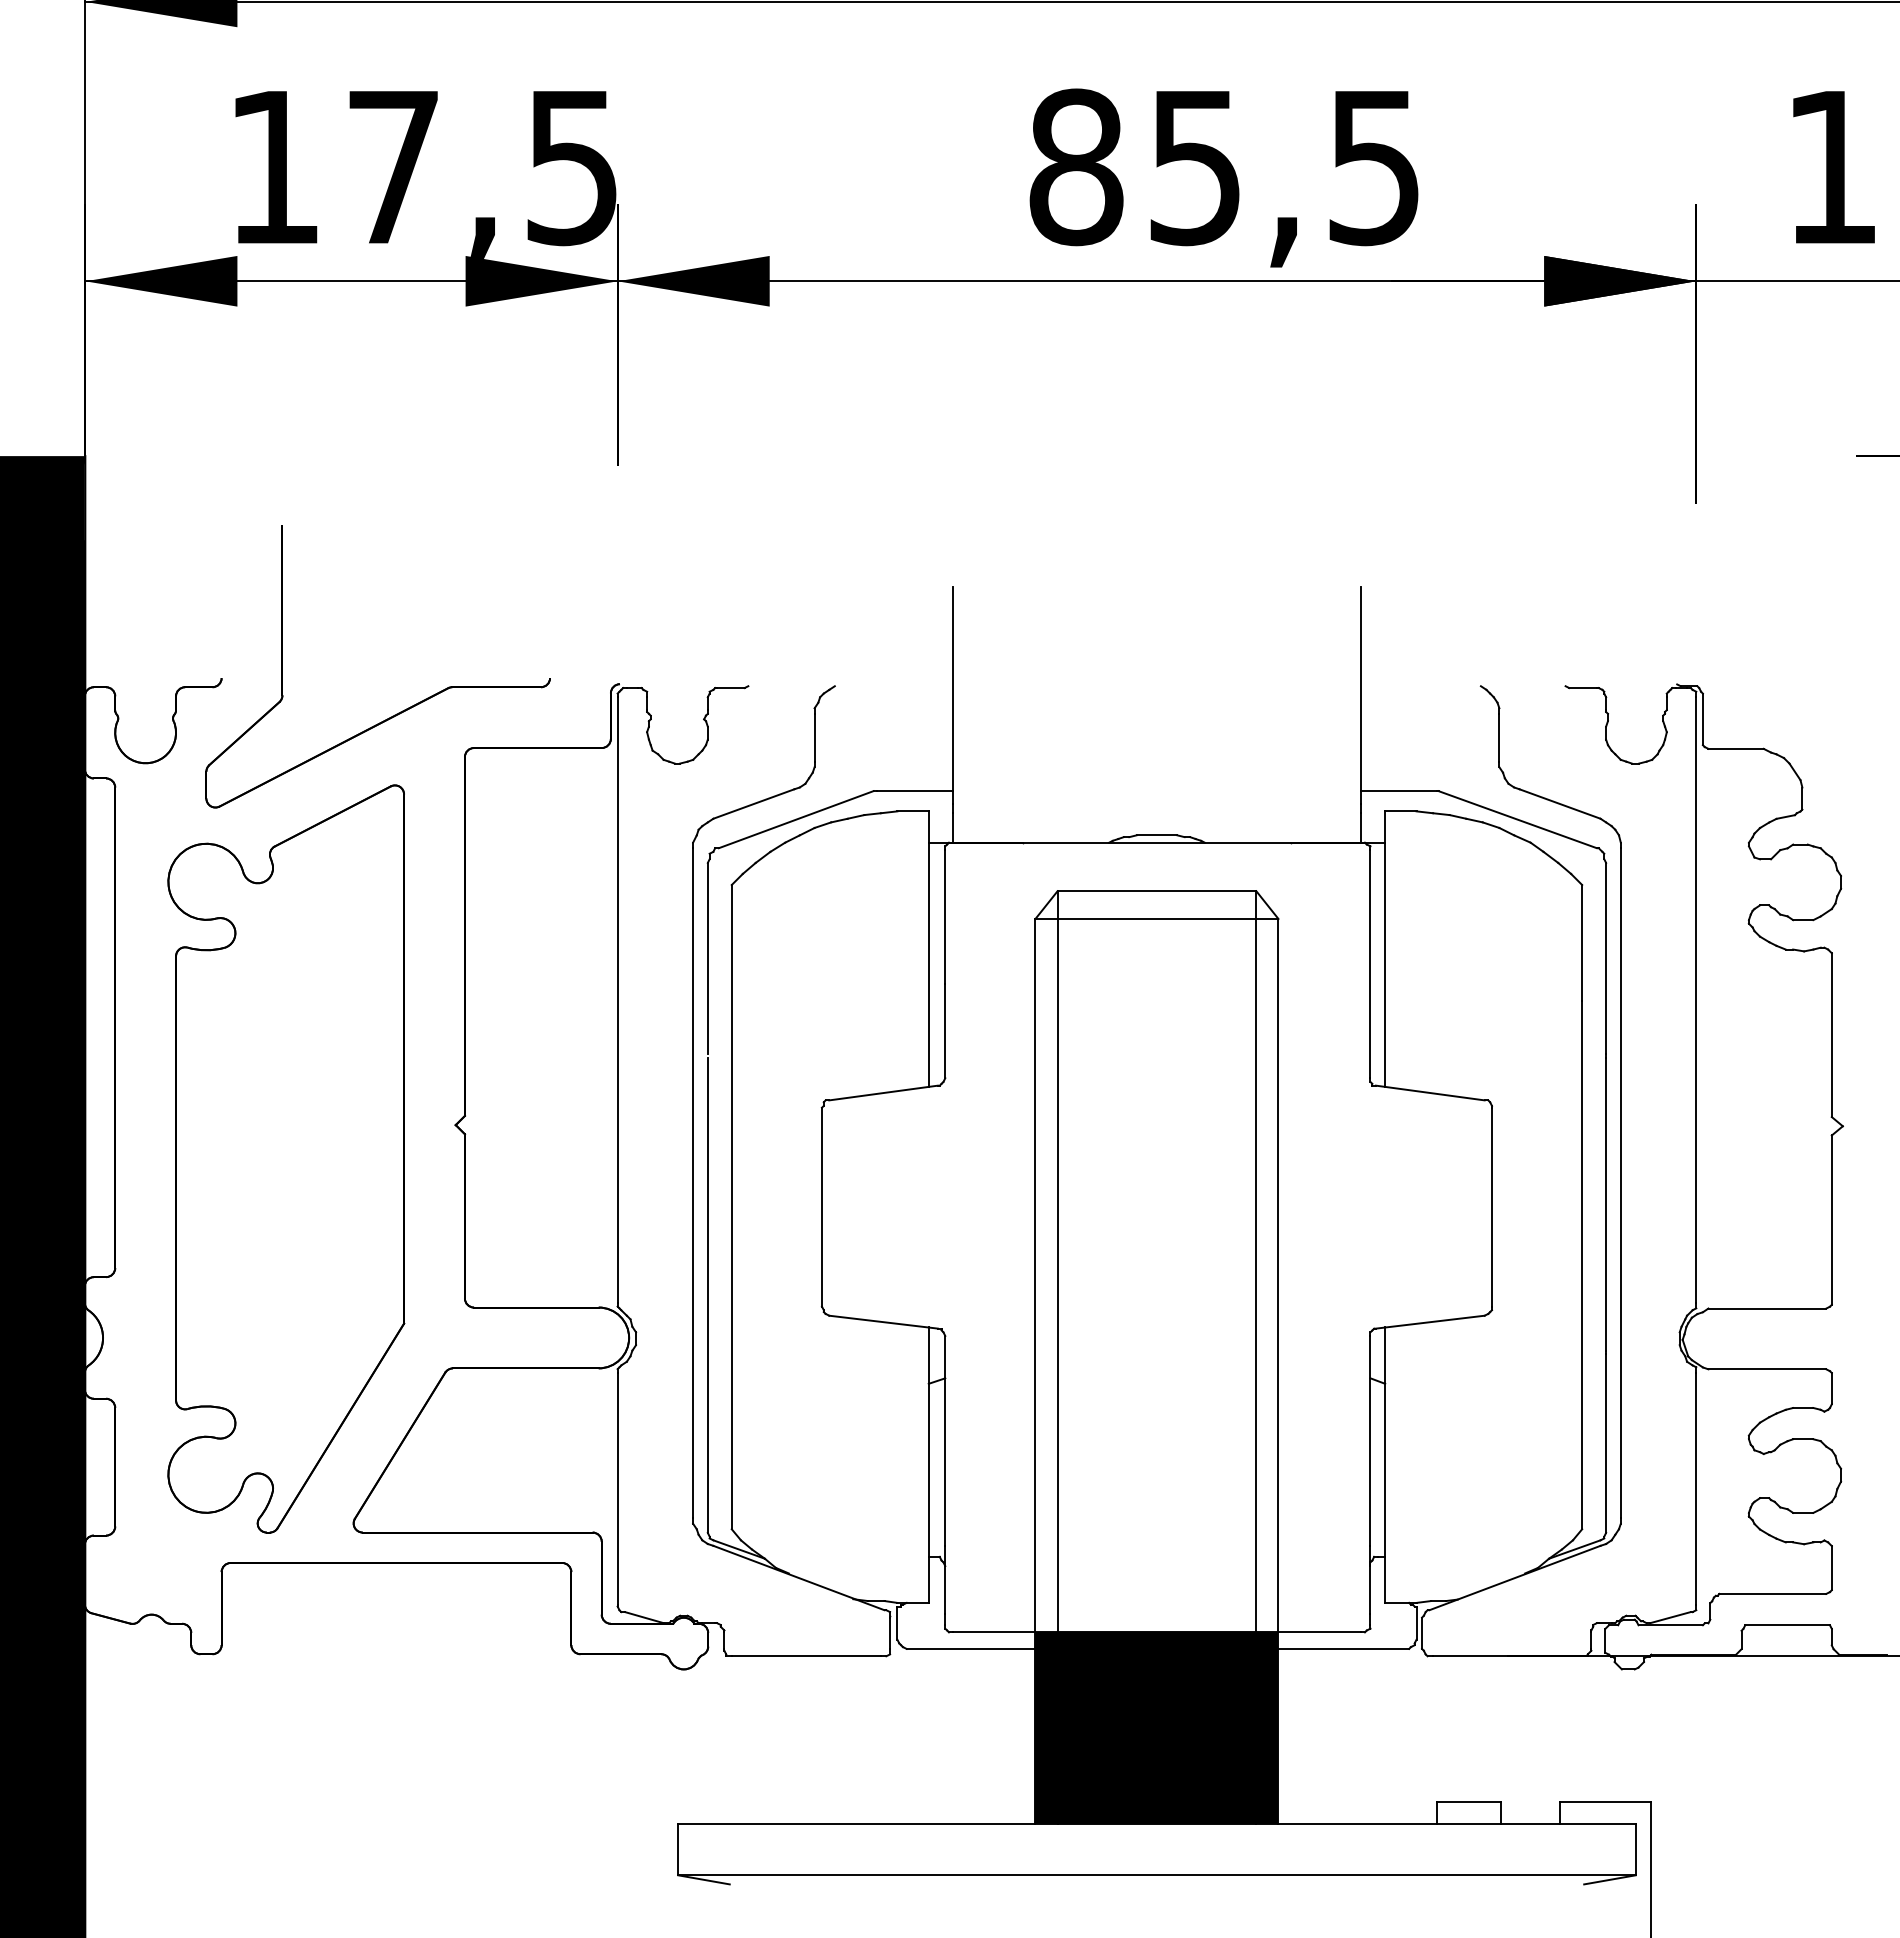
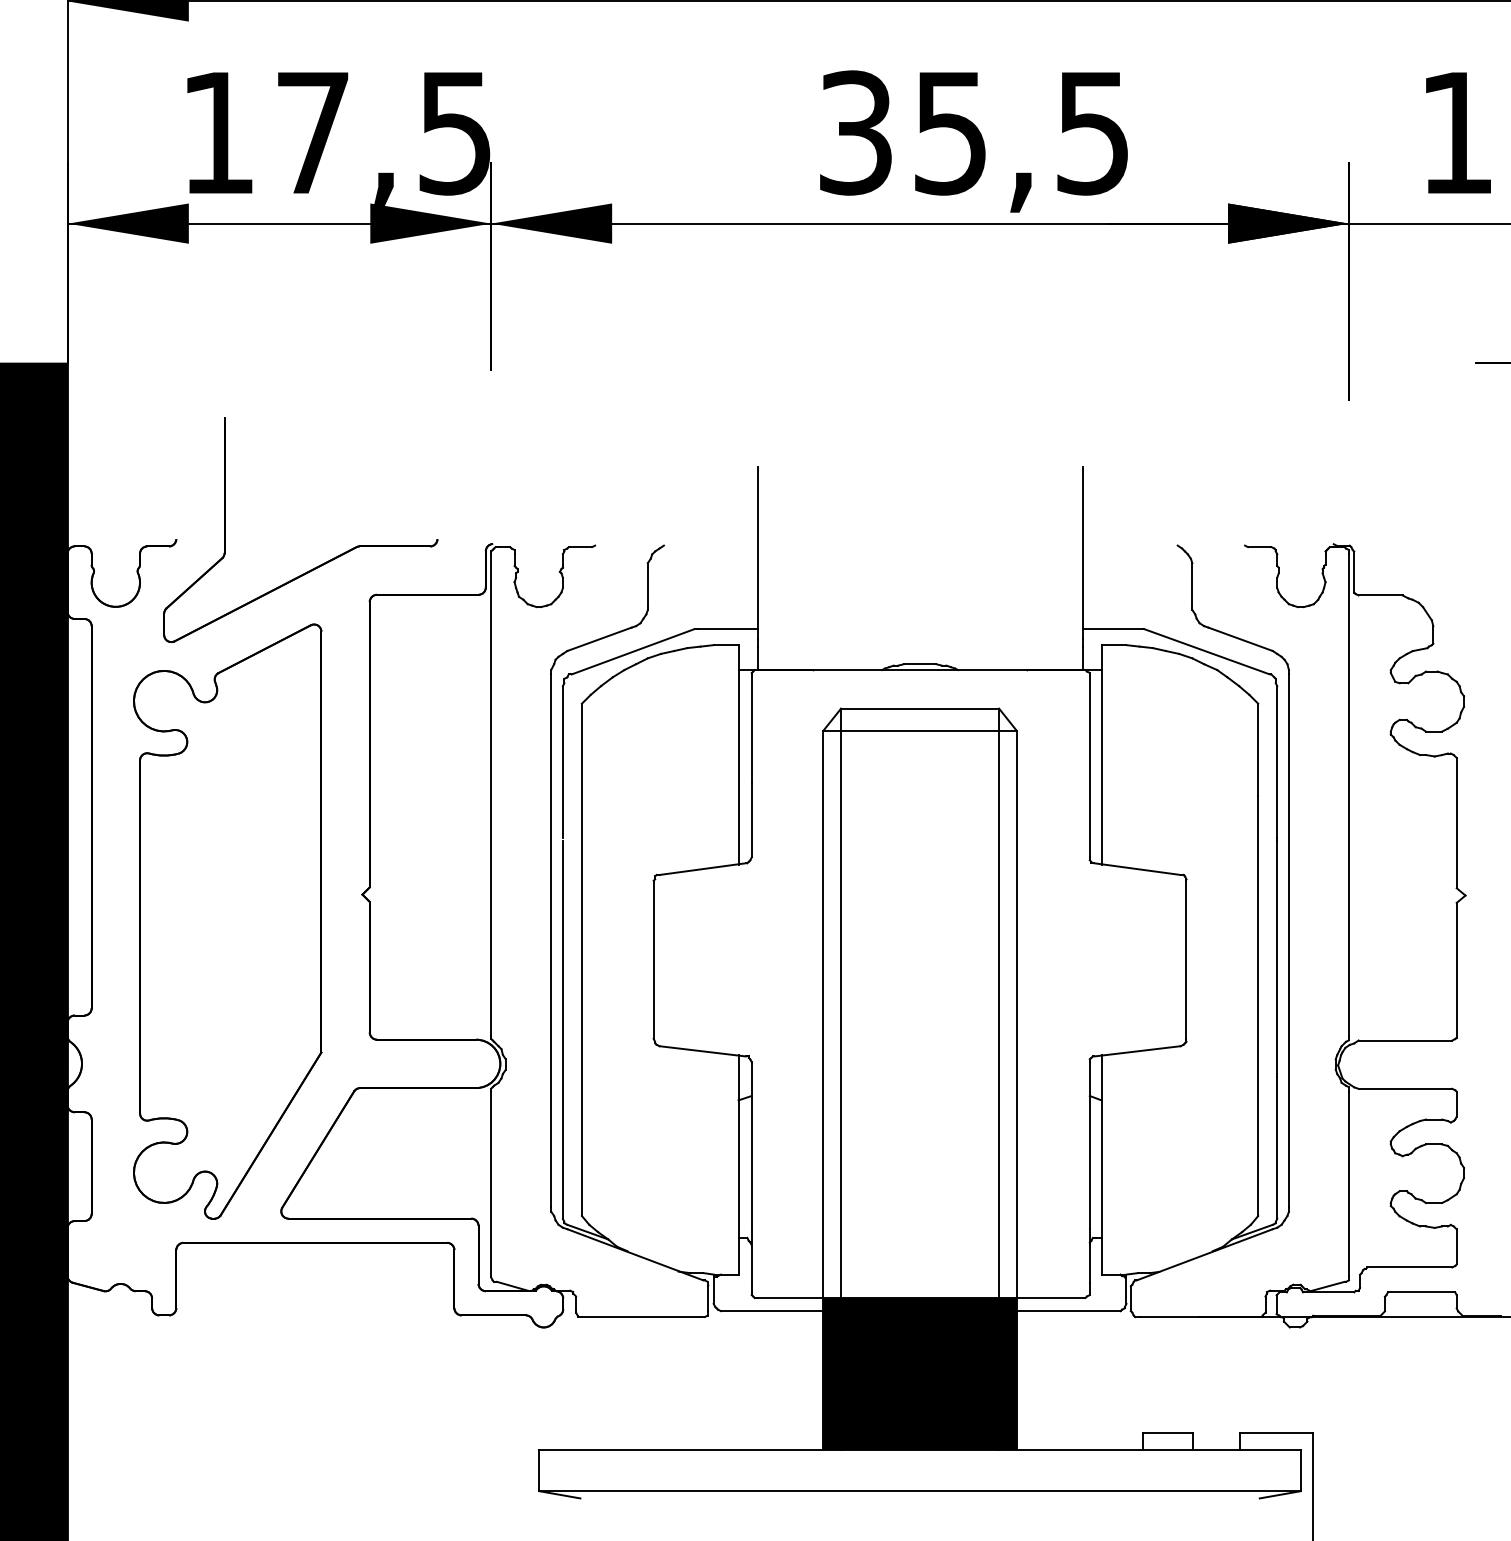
text: (1076, 167) -> (856, 133), 85,5 -> 35,5

